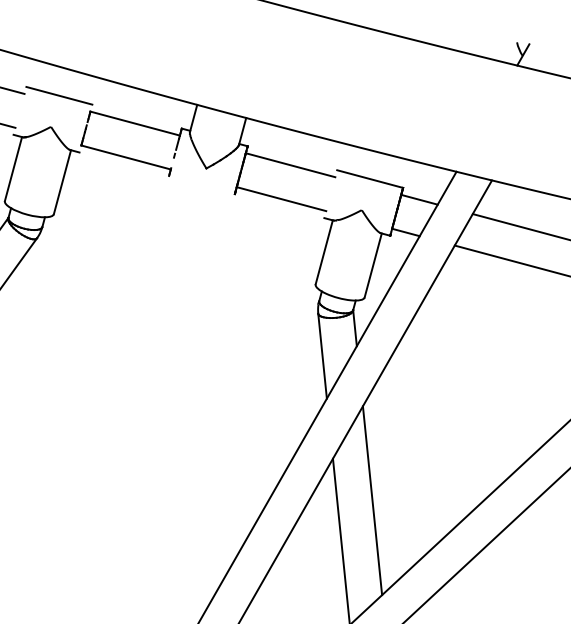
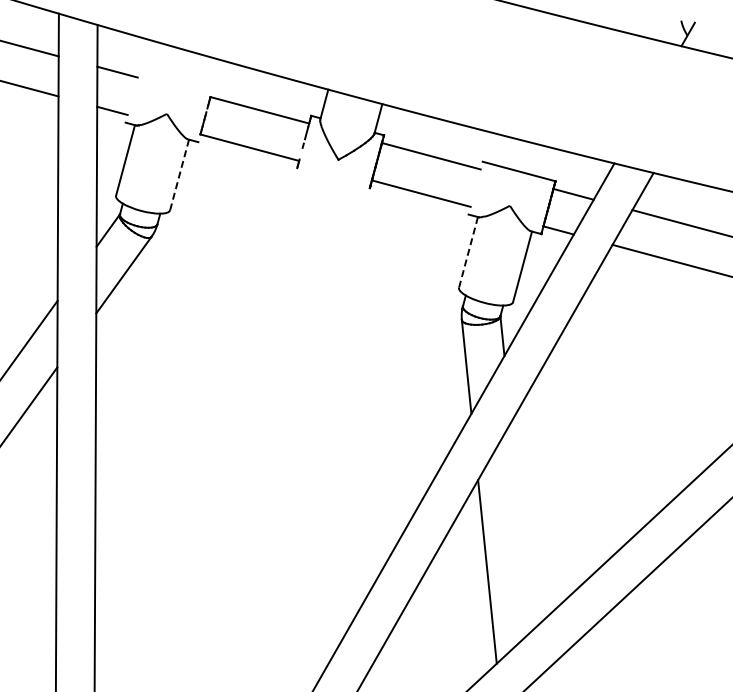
line: (58, 95) -> (175, 79), removed
line: (62, 181) -> (179, 174), solid -> dashed
line: (324, 252) -> (468, 252), solid -> dashed
line: (372, 500) -> (521, 526), removed

